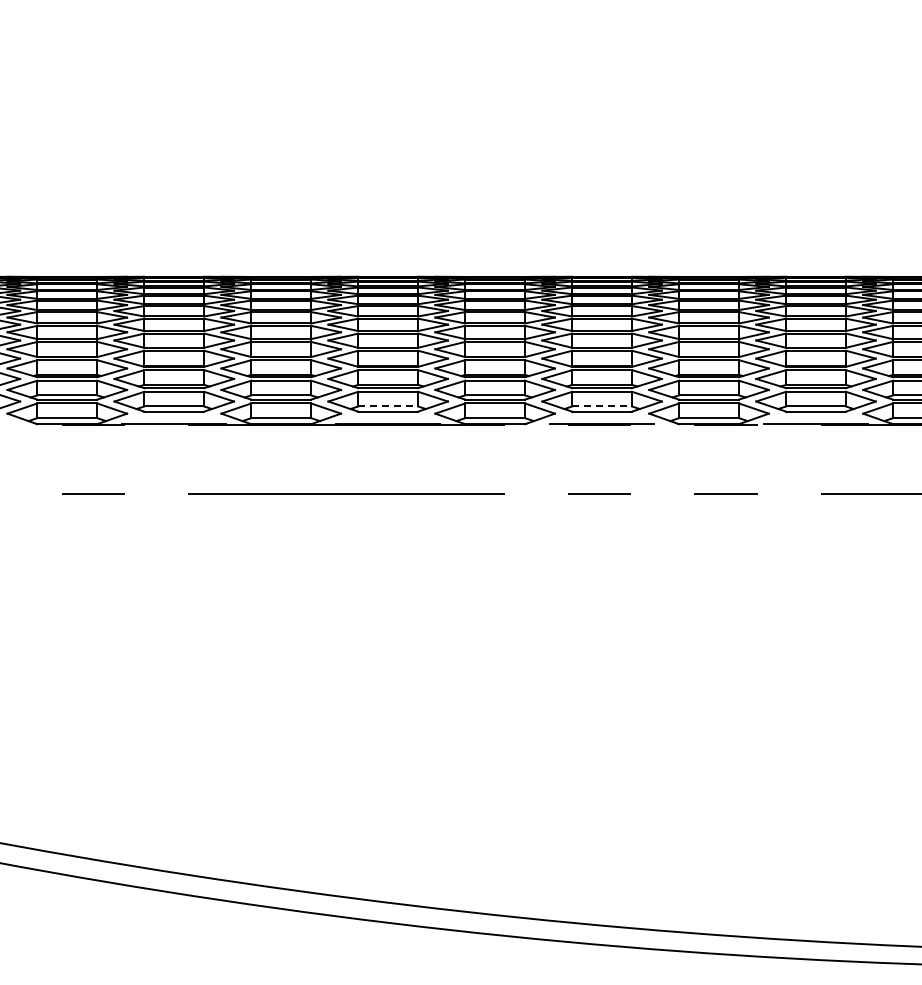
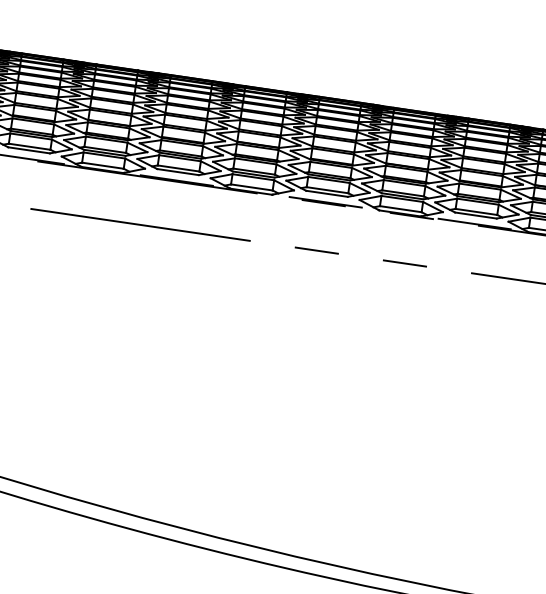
line: (388, 406) -> (178, 168), dashed -> solid
line: (602, 406) -> (327, 190), dashed -> solid

